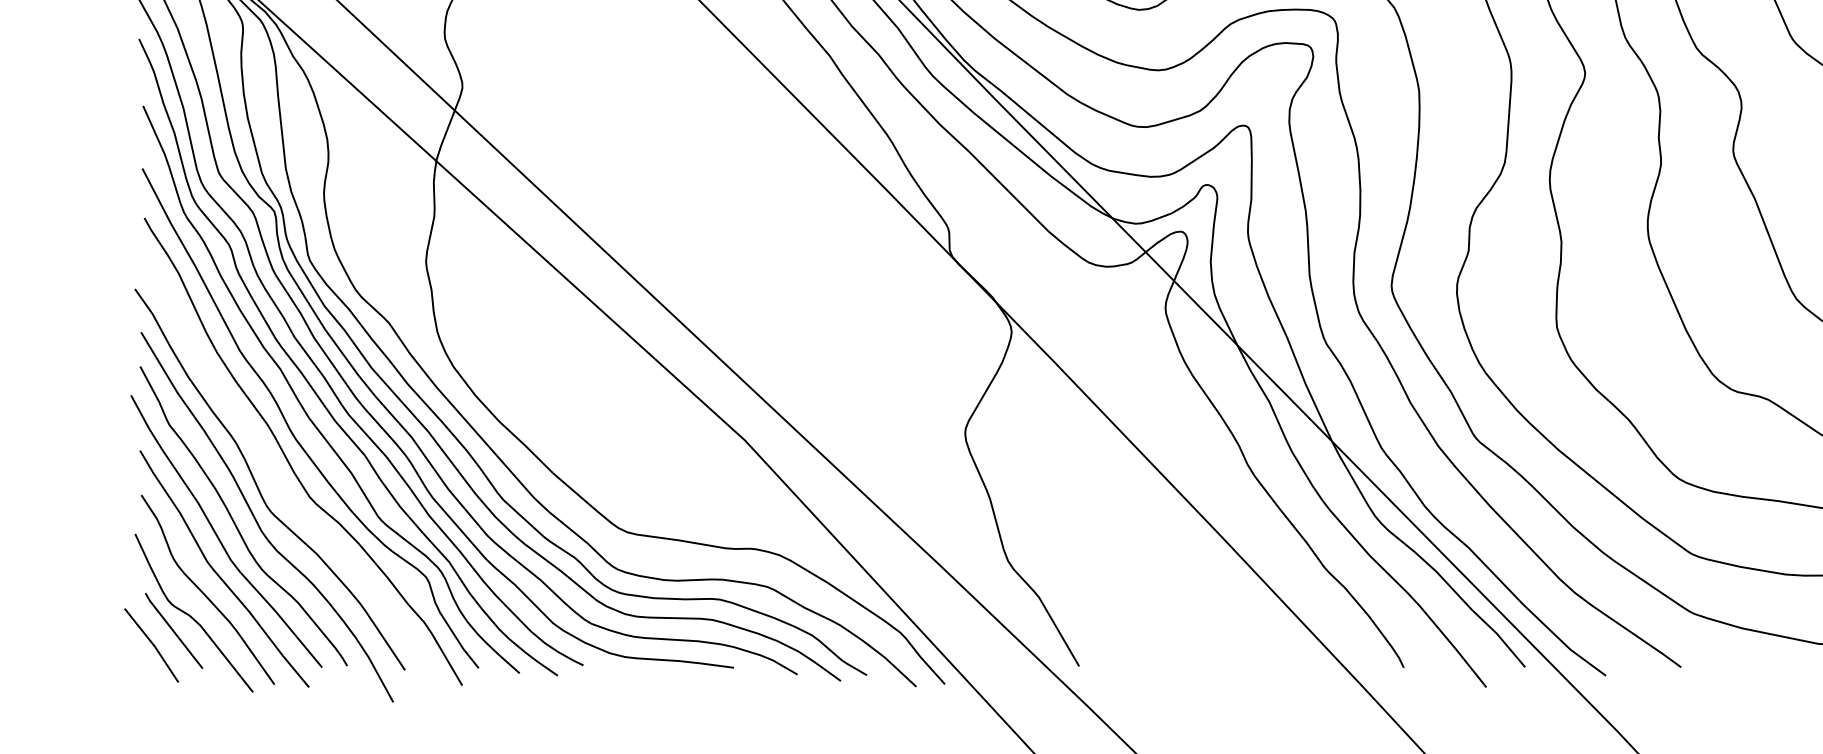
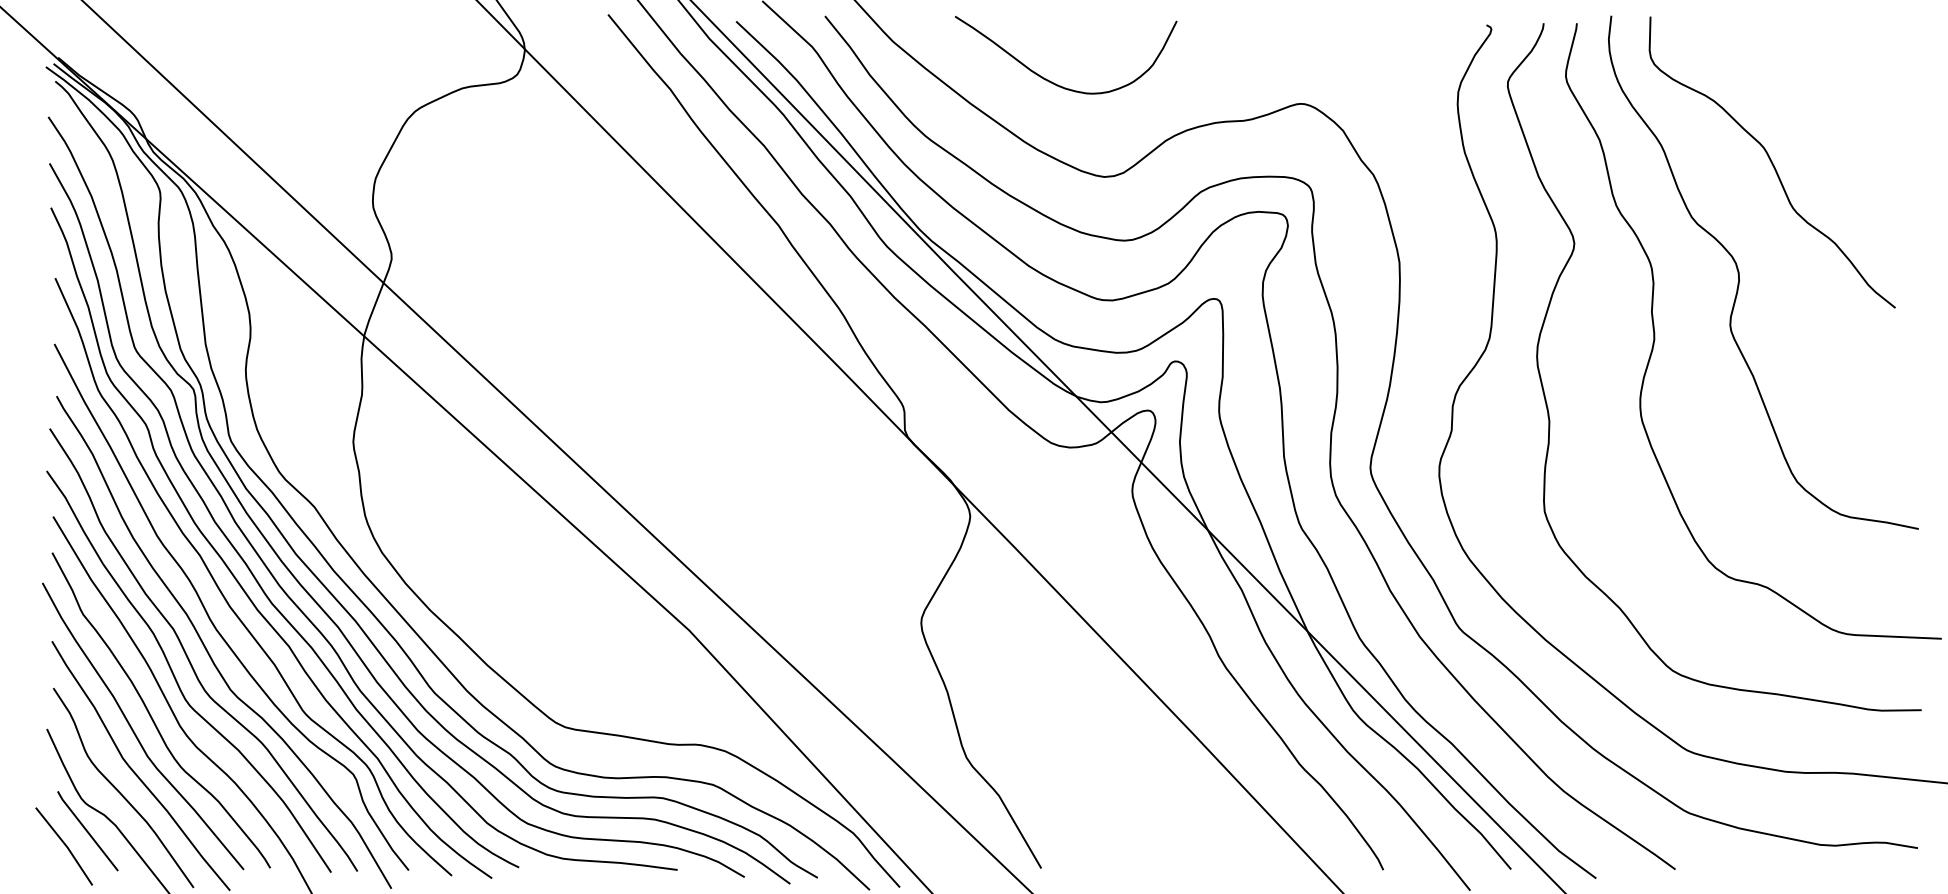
curve: (269, 465) -> (188, 656), added

